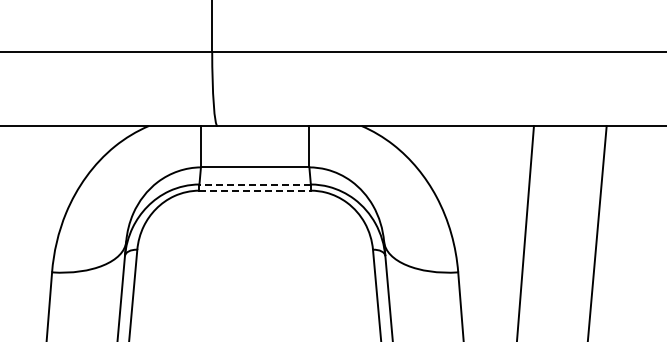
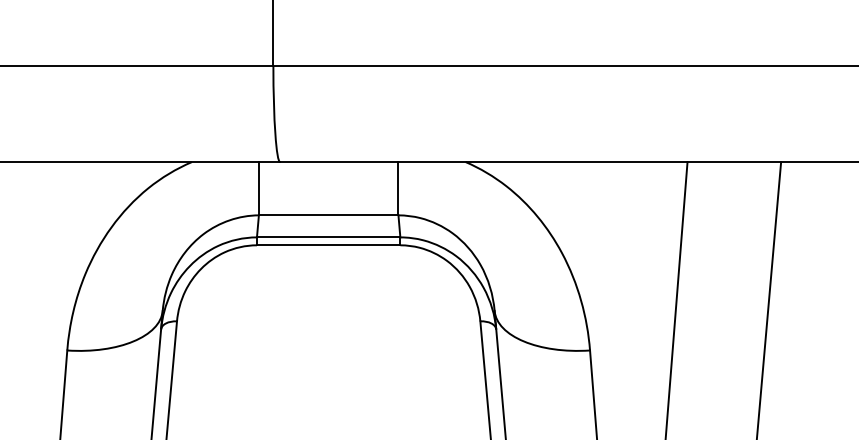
line: (255, 184) -> (329, 237), dashed -> solid
line: (255, 190) -> (329, 245), dashed -> solid

